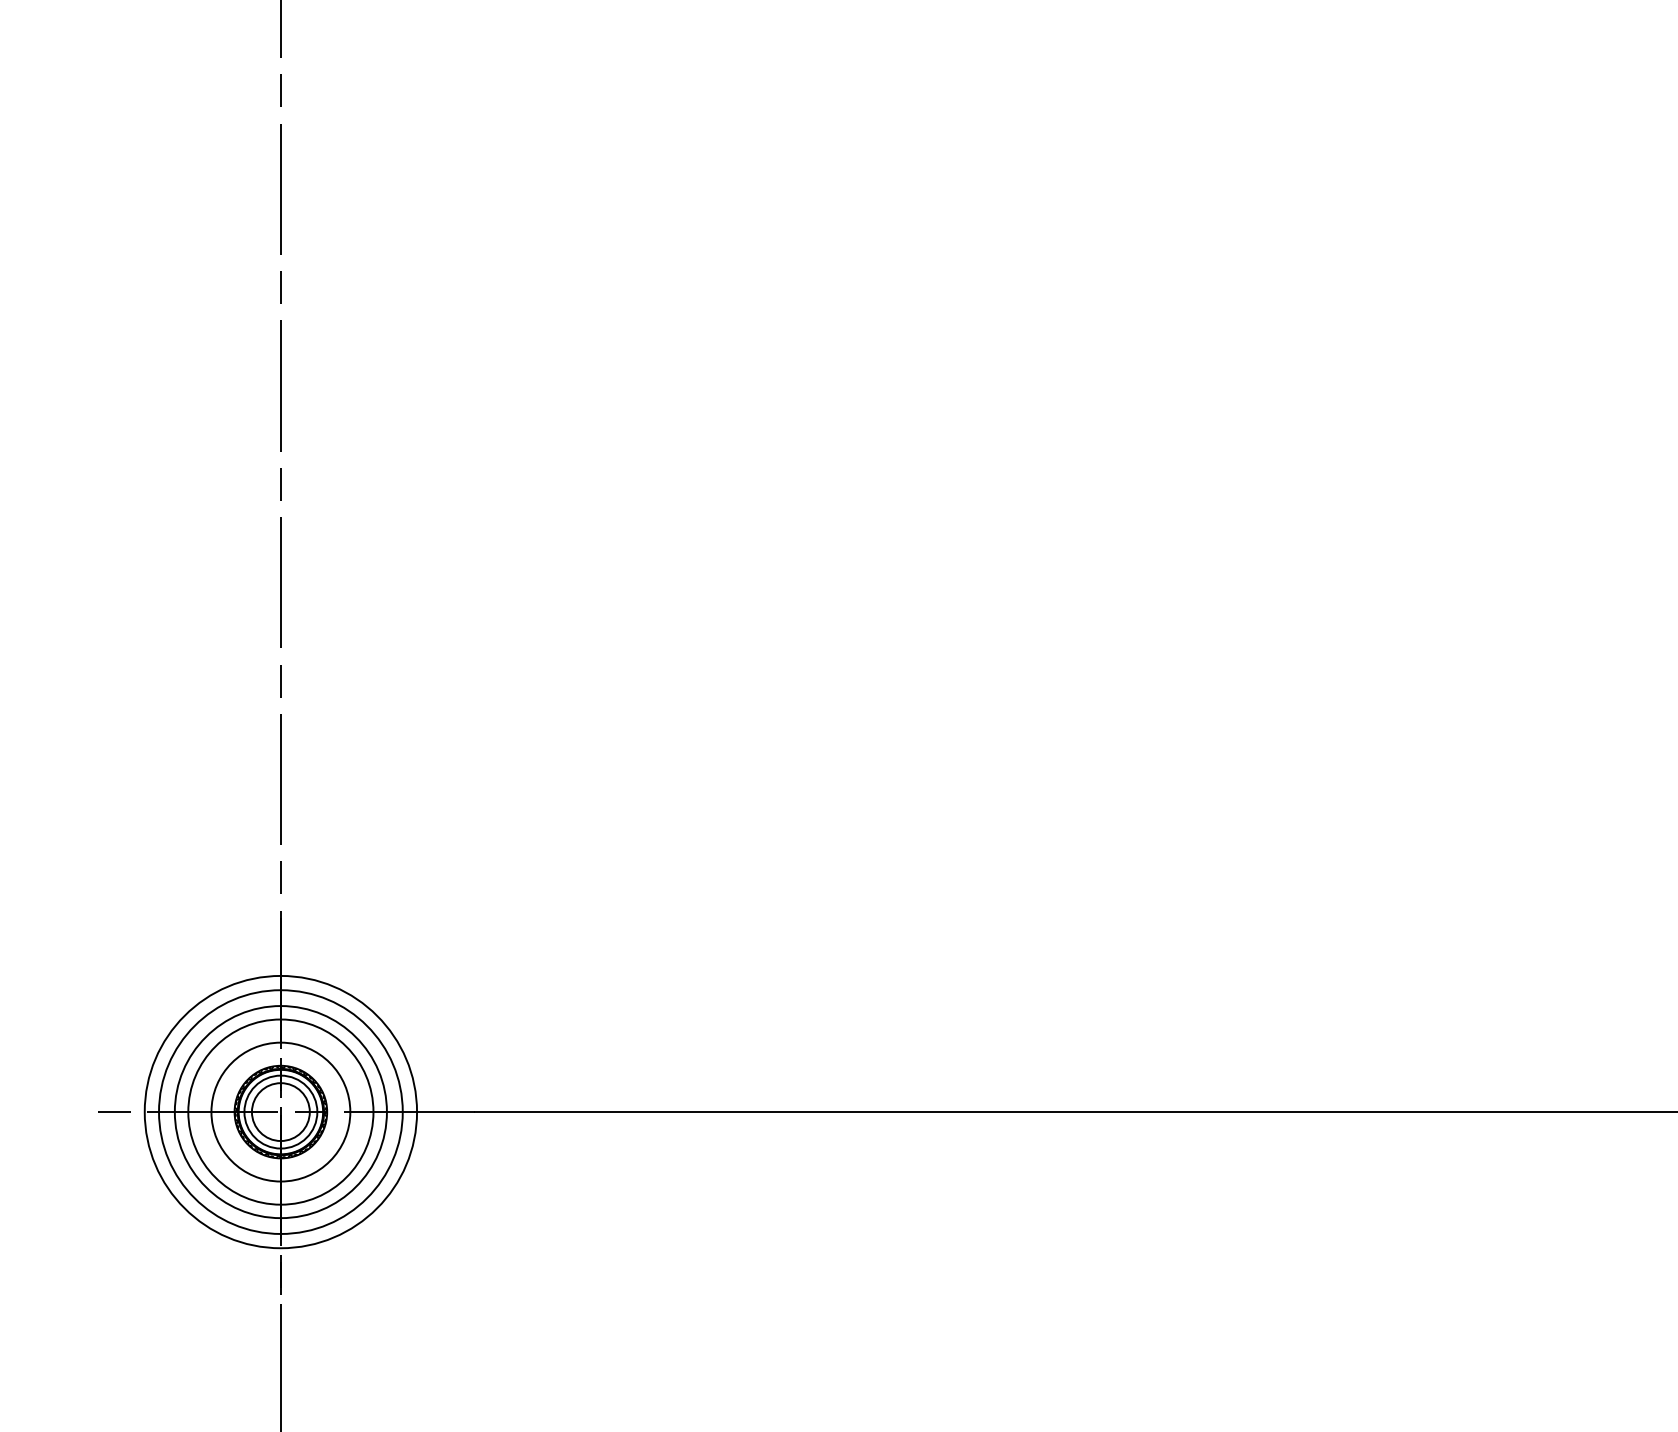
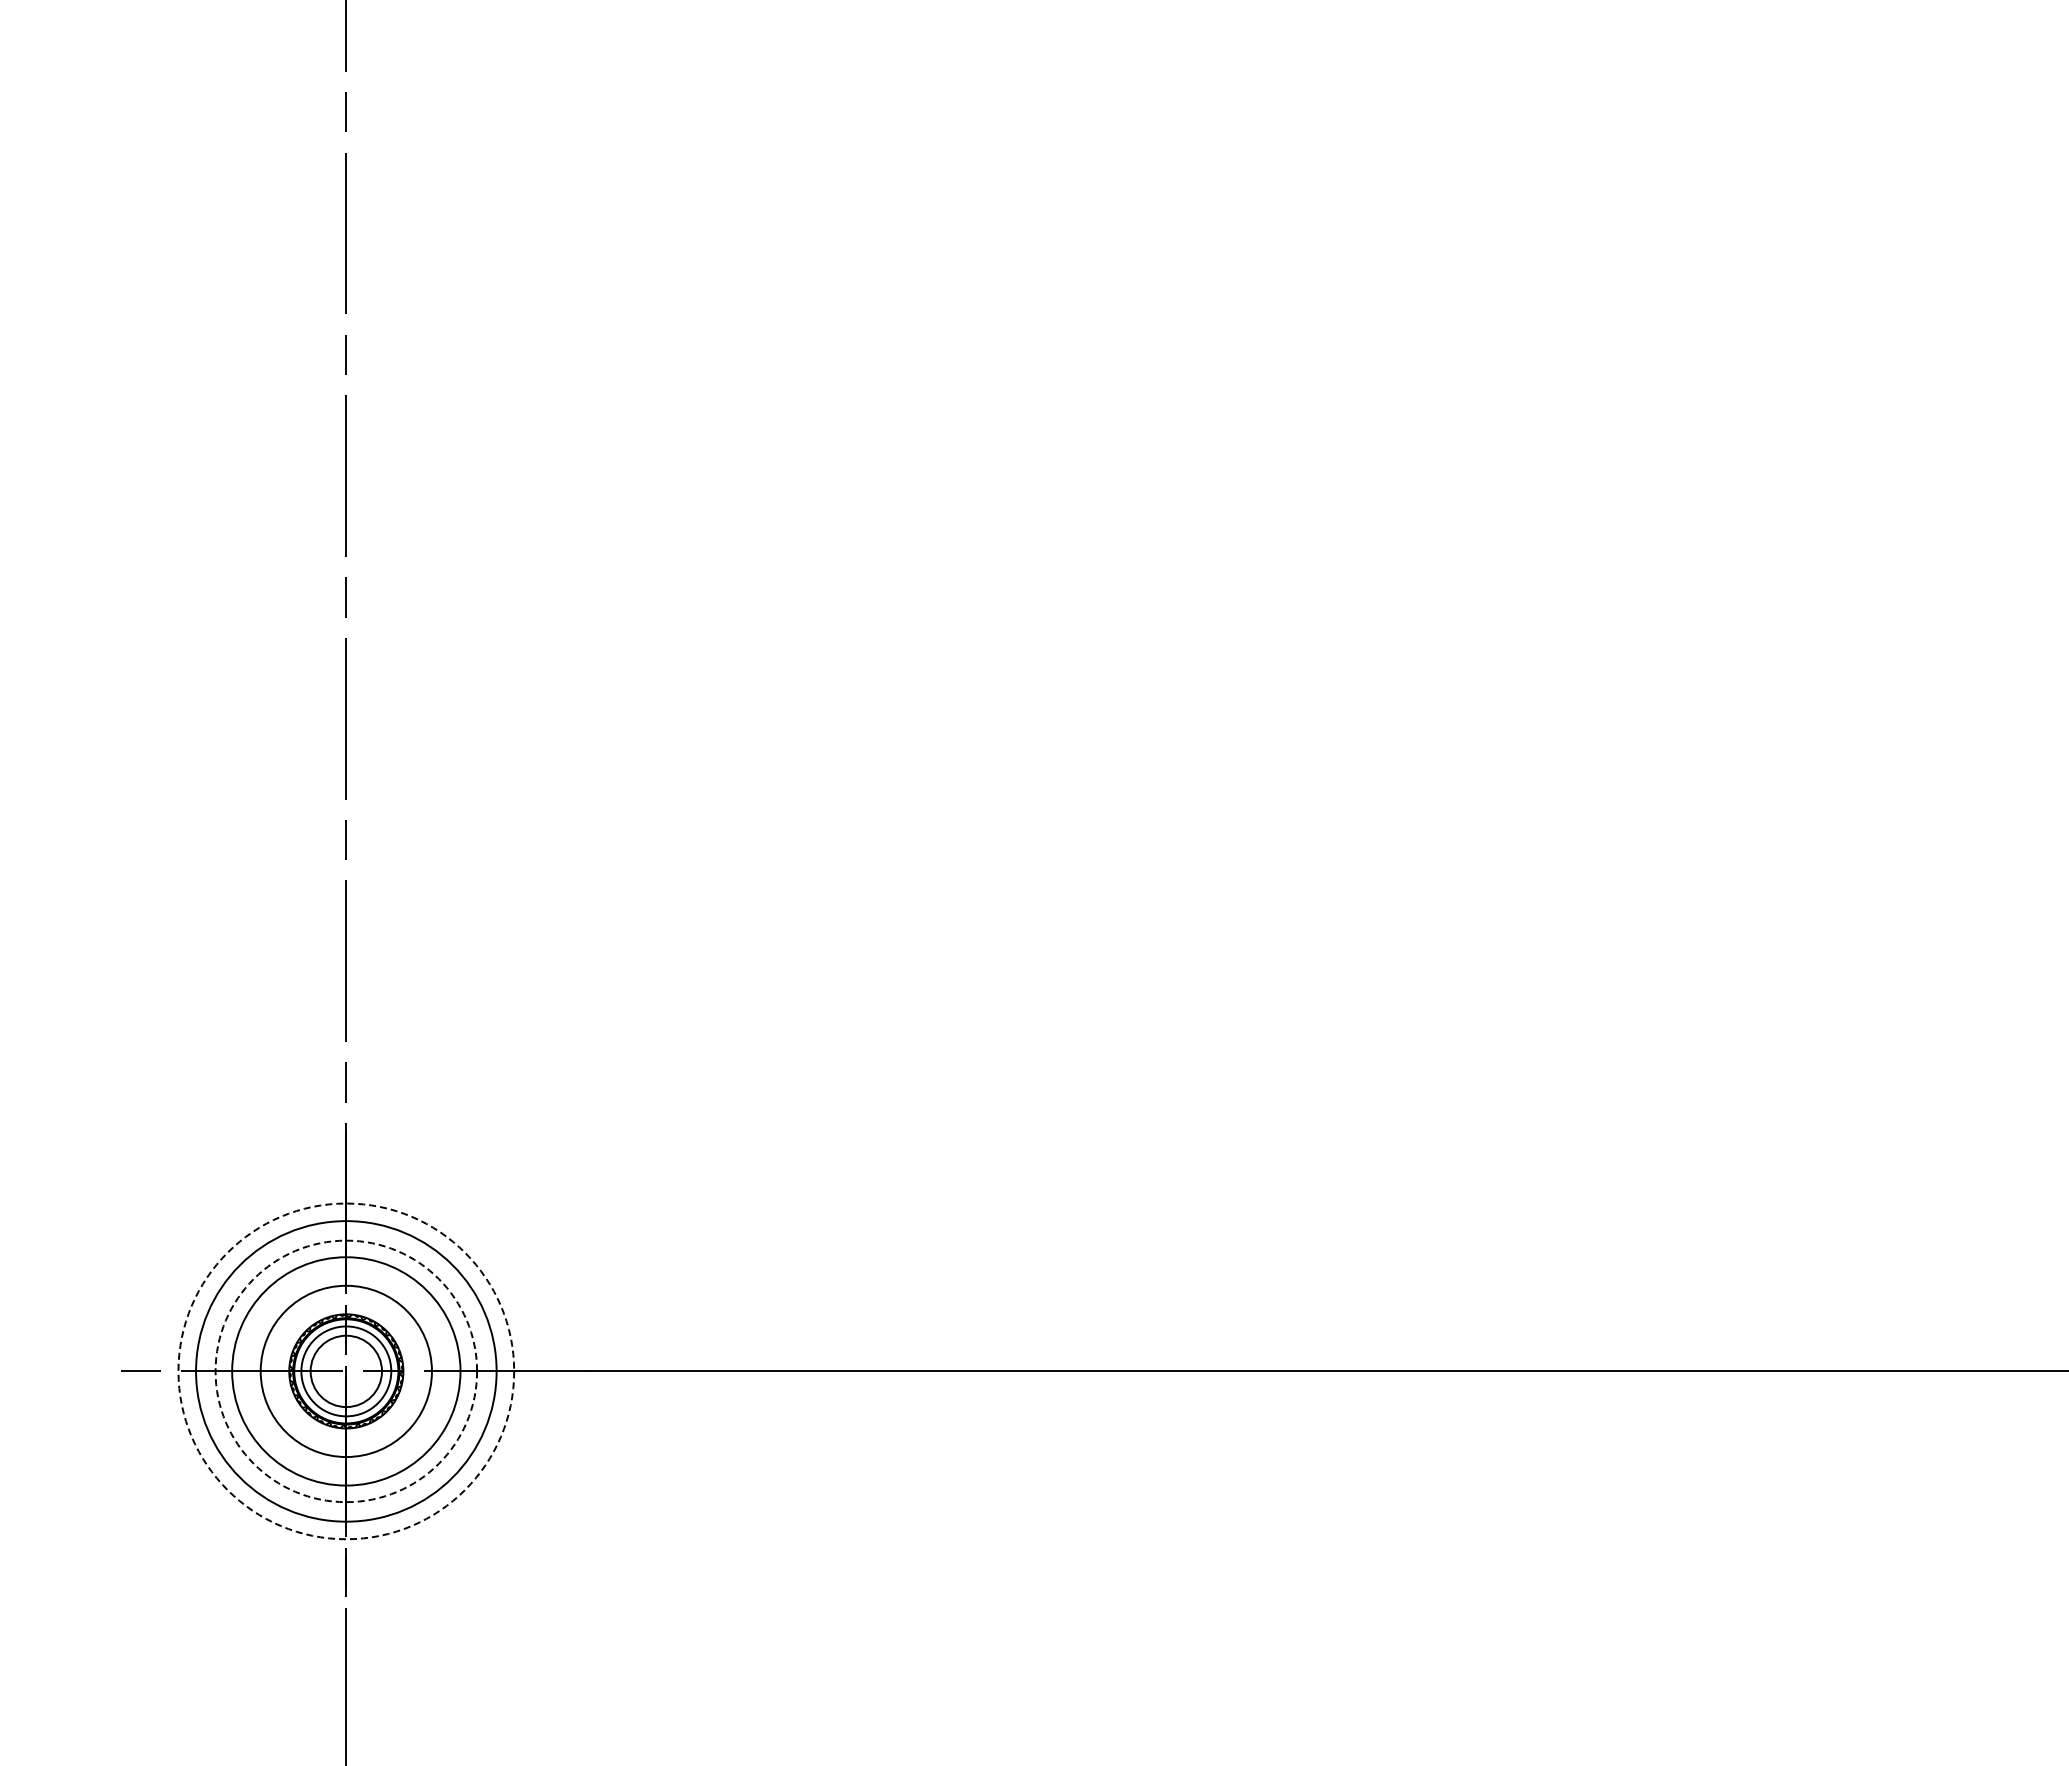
circle: (281, 1112) -> (346, 1371), solid -> dashed
circle: (281, 1112) -> (346, 1371), solid -> dashed

